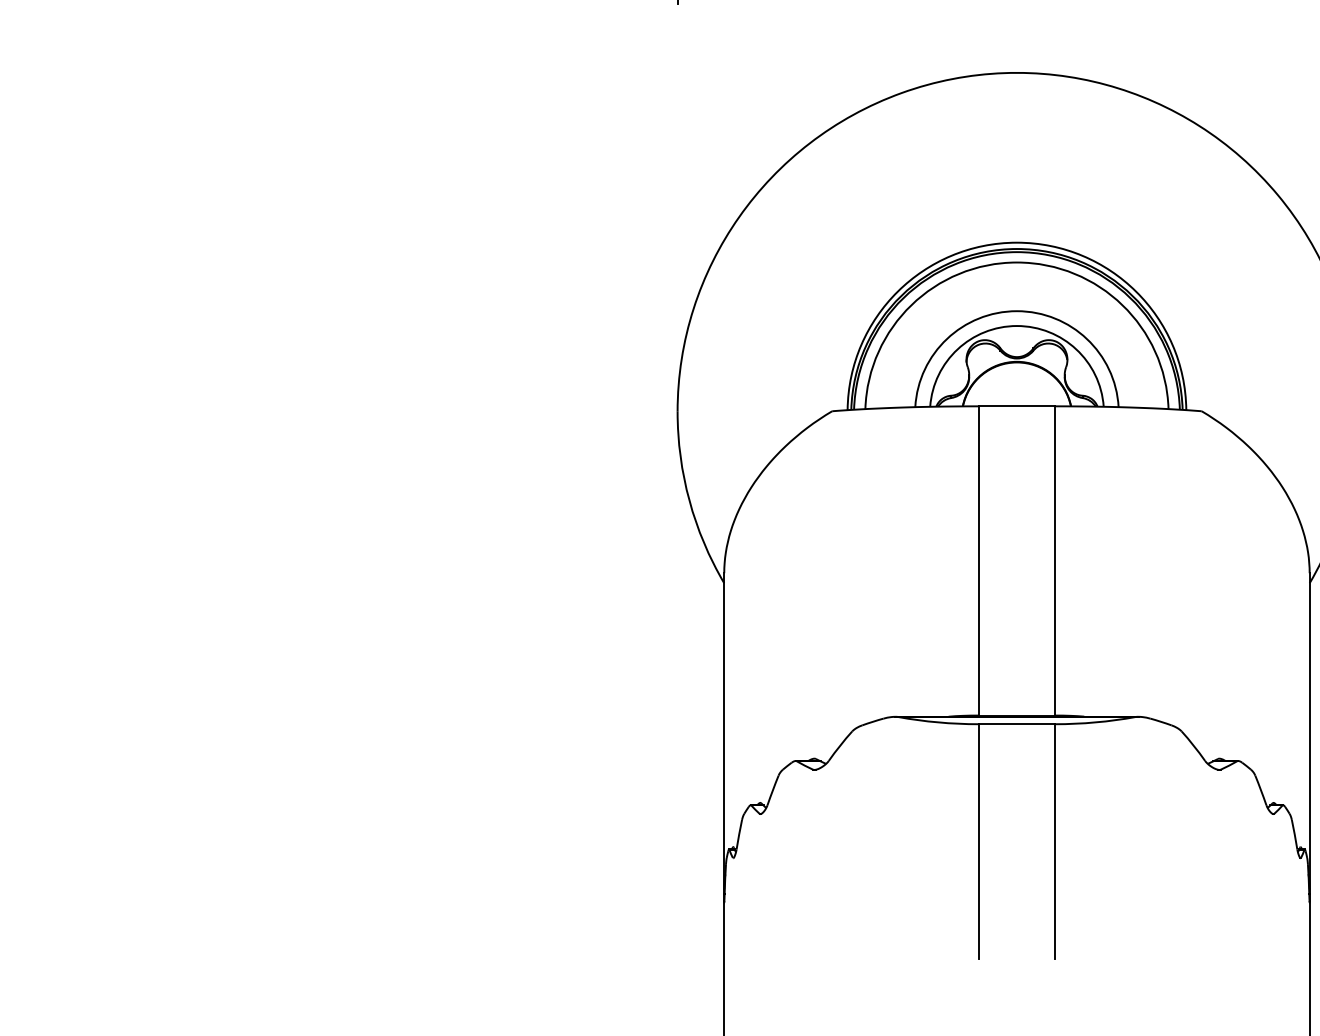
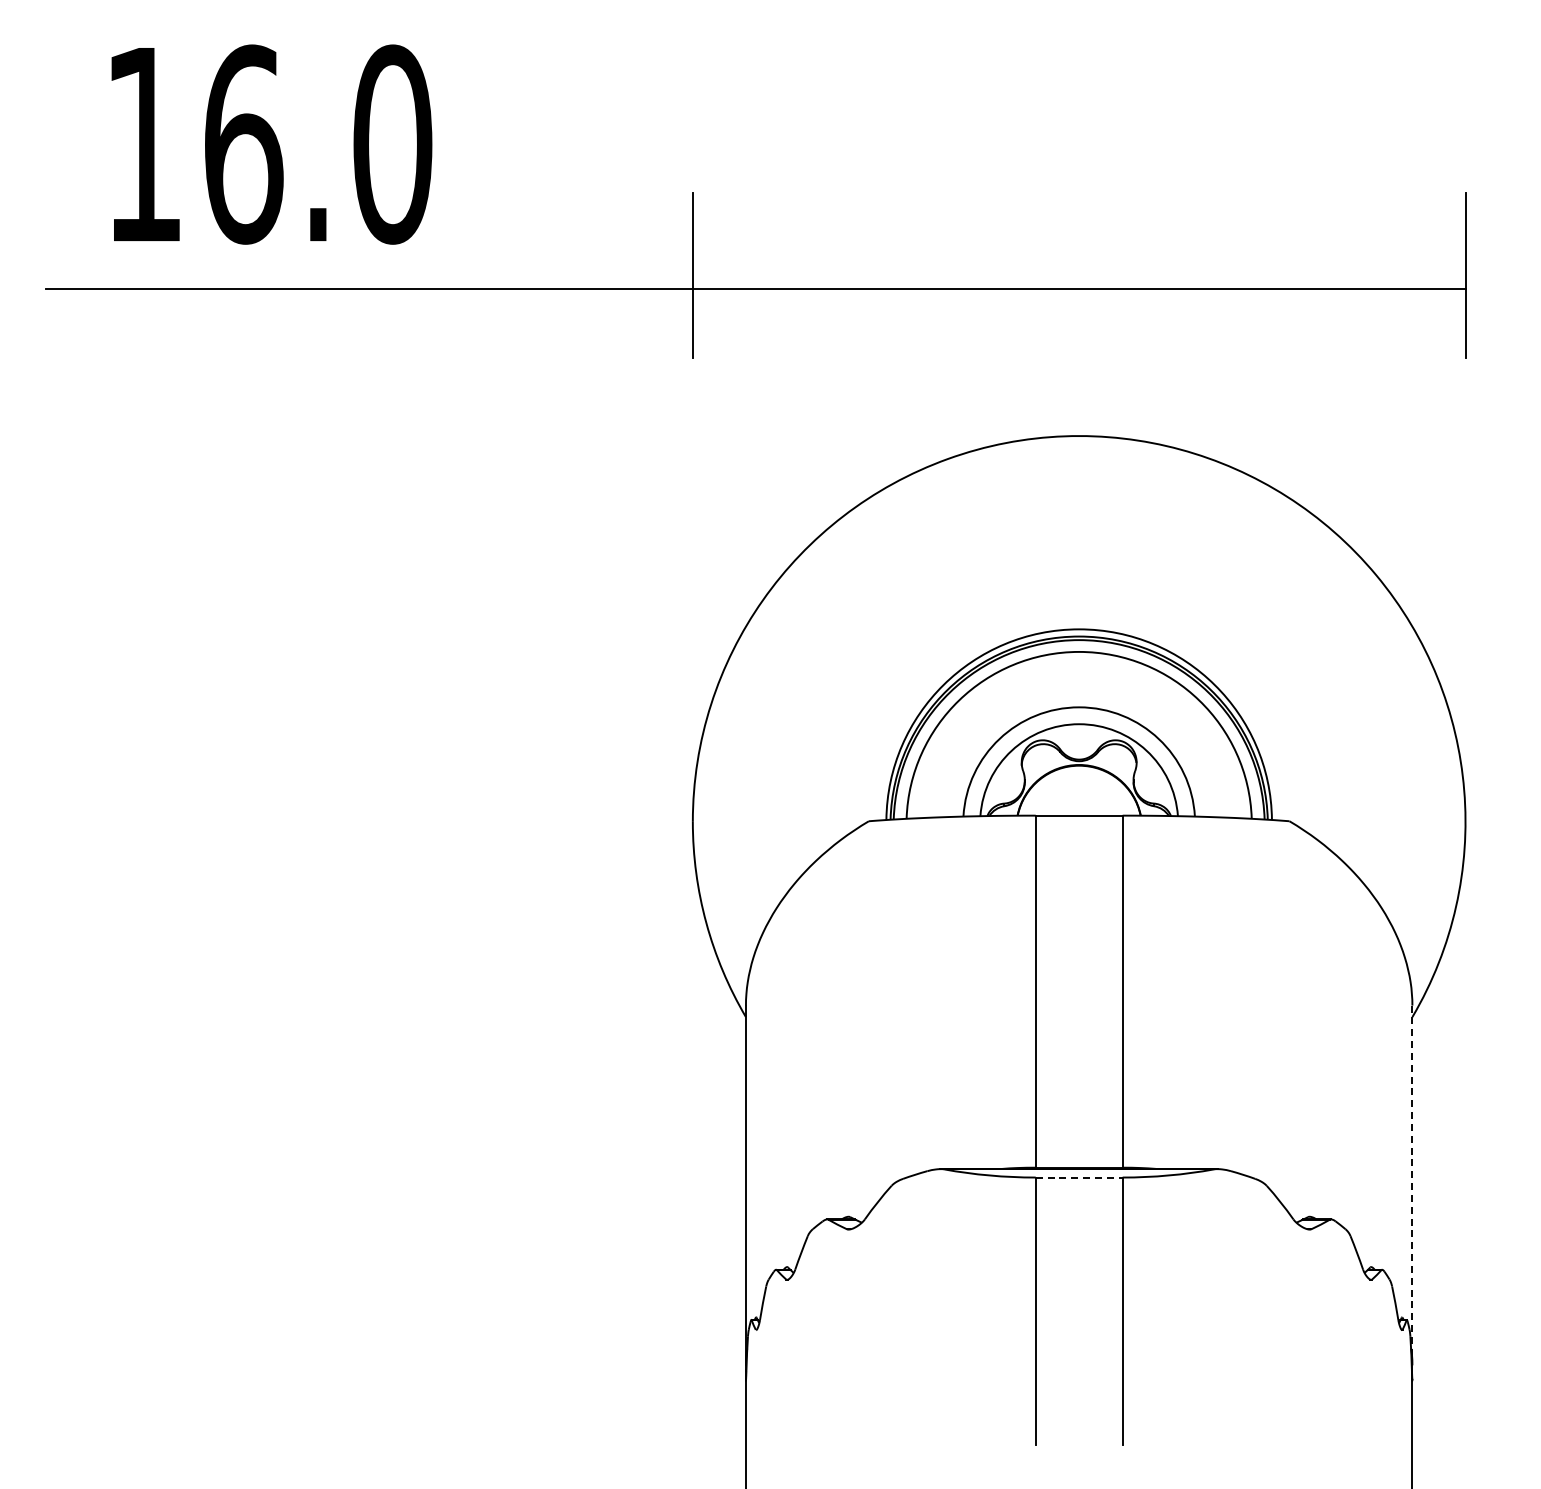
line: (1017, 724) -> (1079, 1177), solid -> dashed
line: (1309, 731) -> (1412, 1185), solid -> dashed

